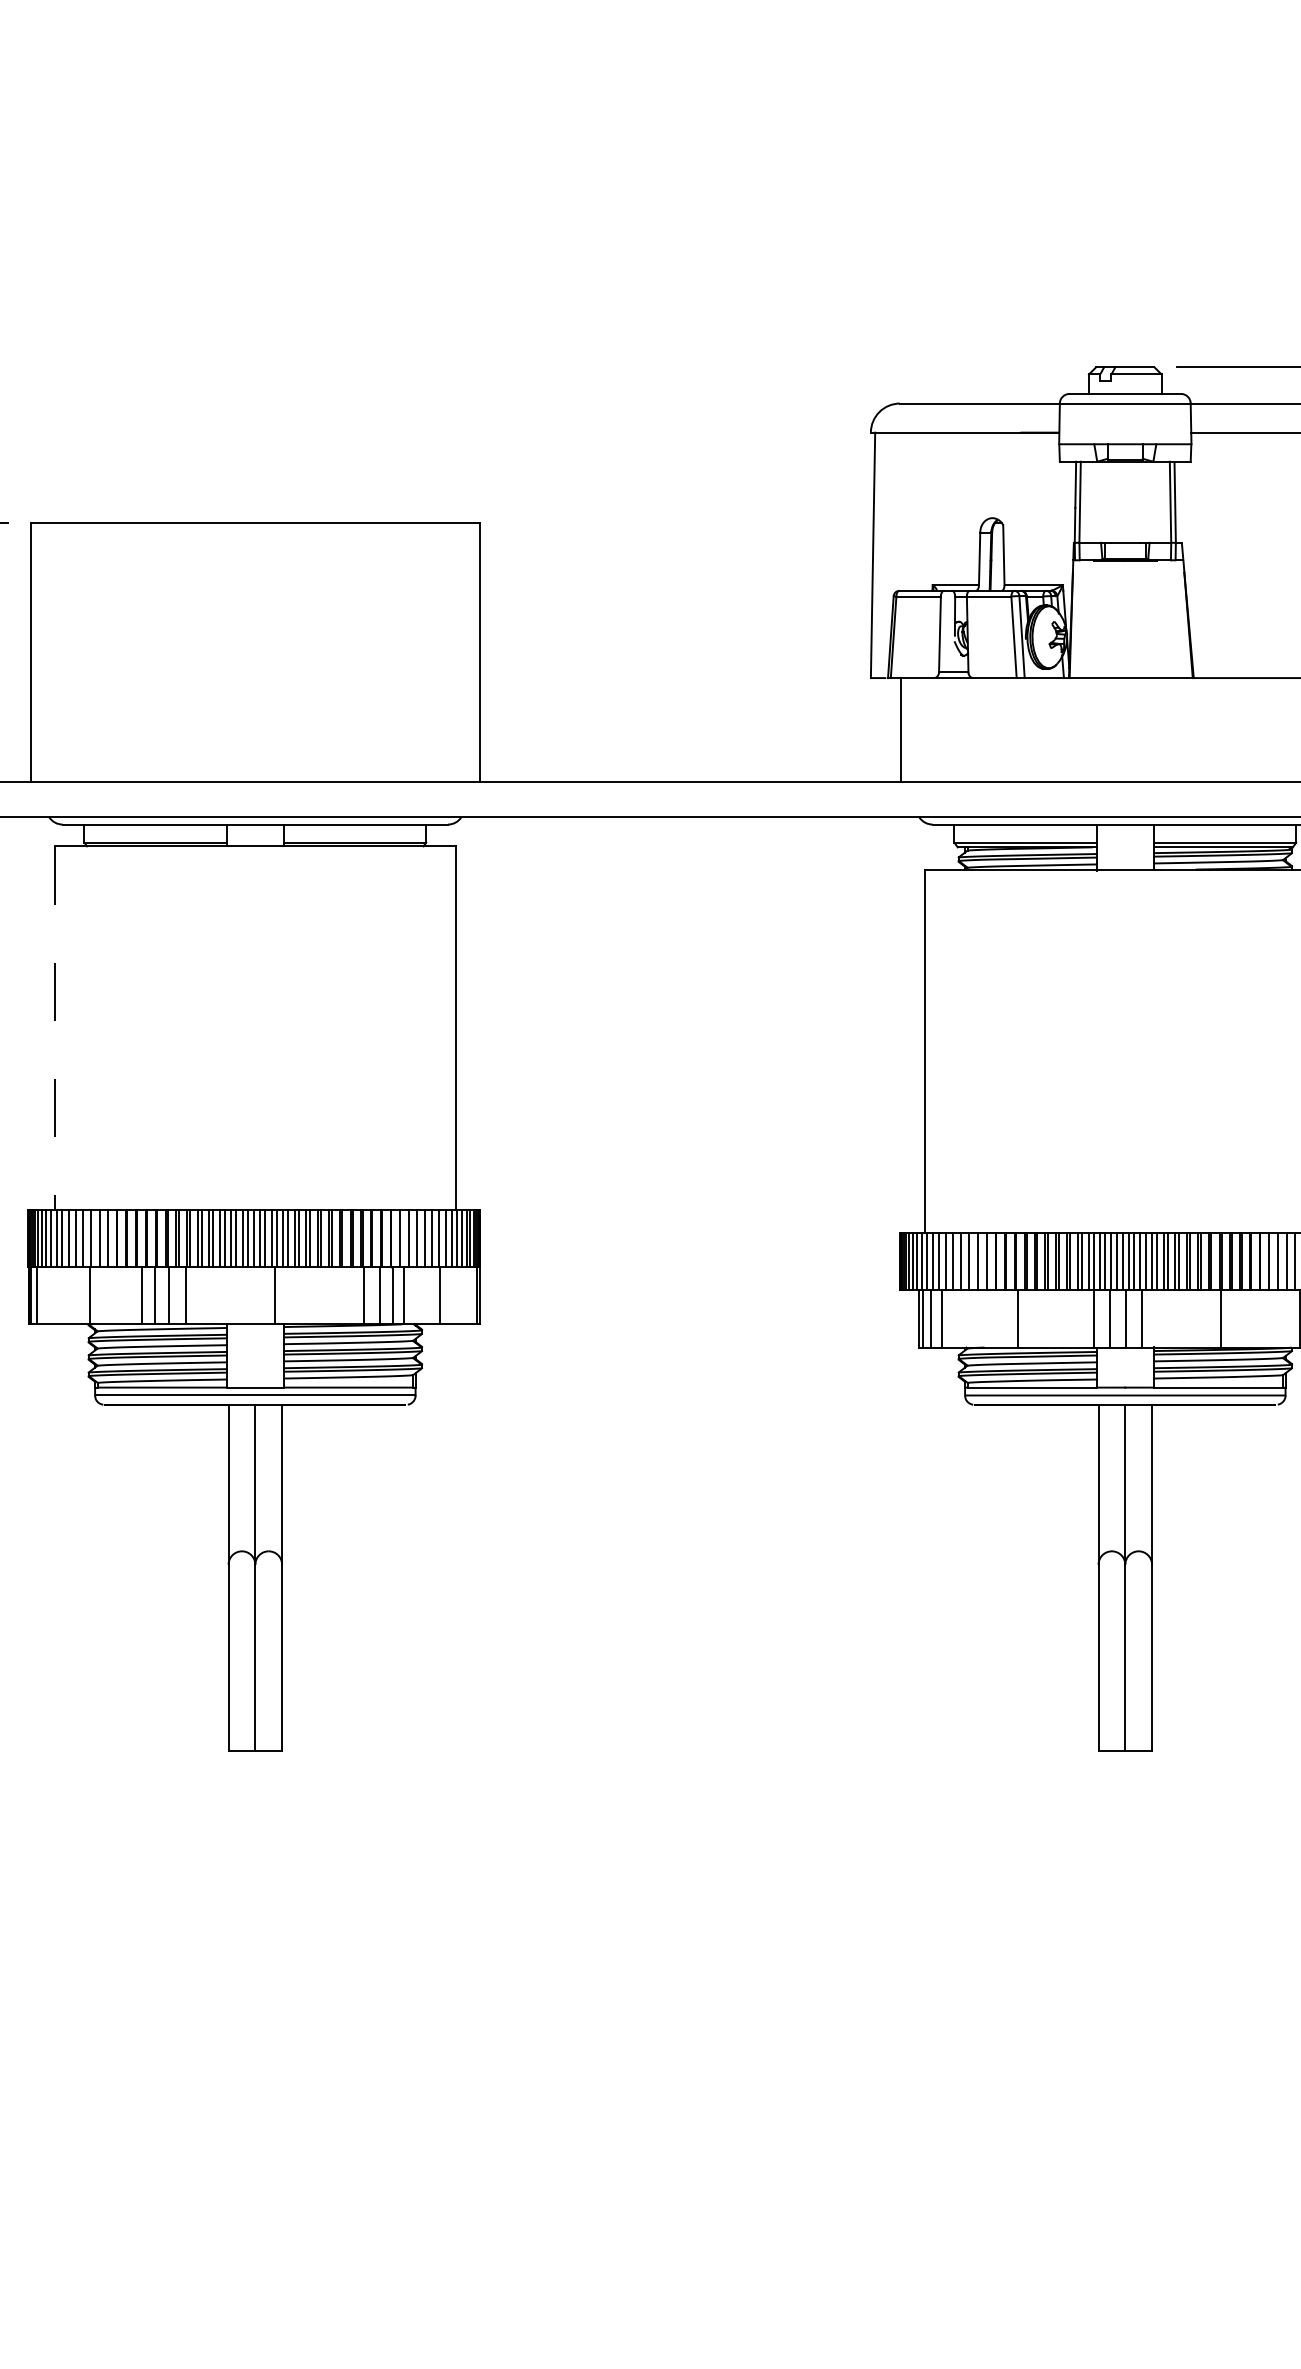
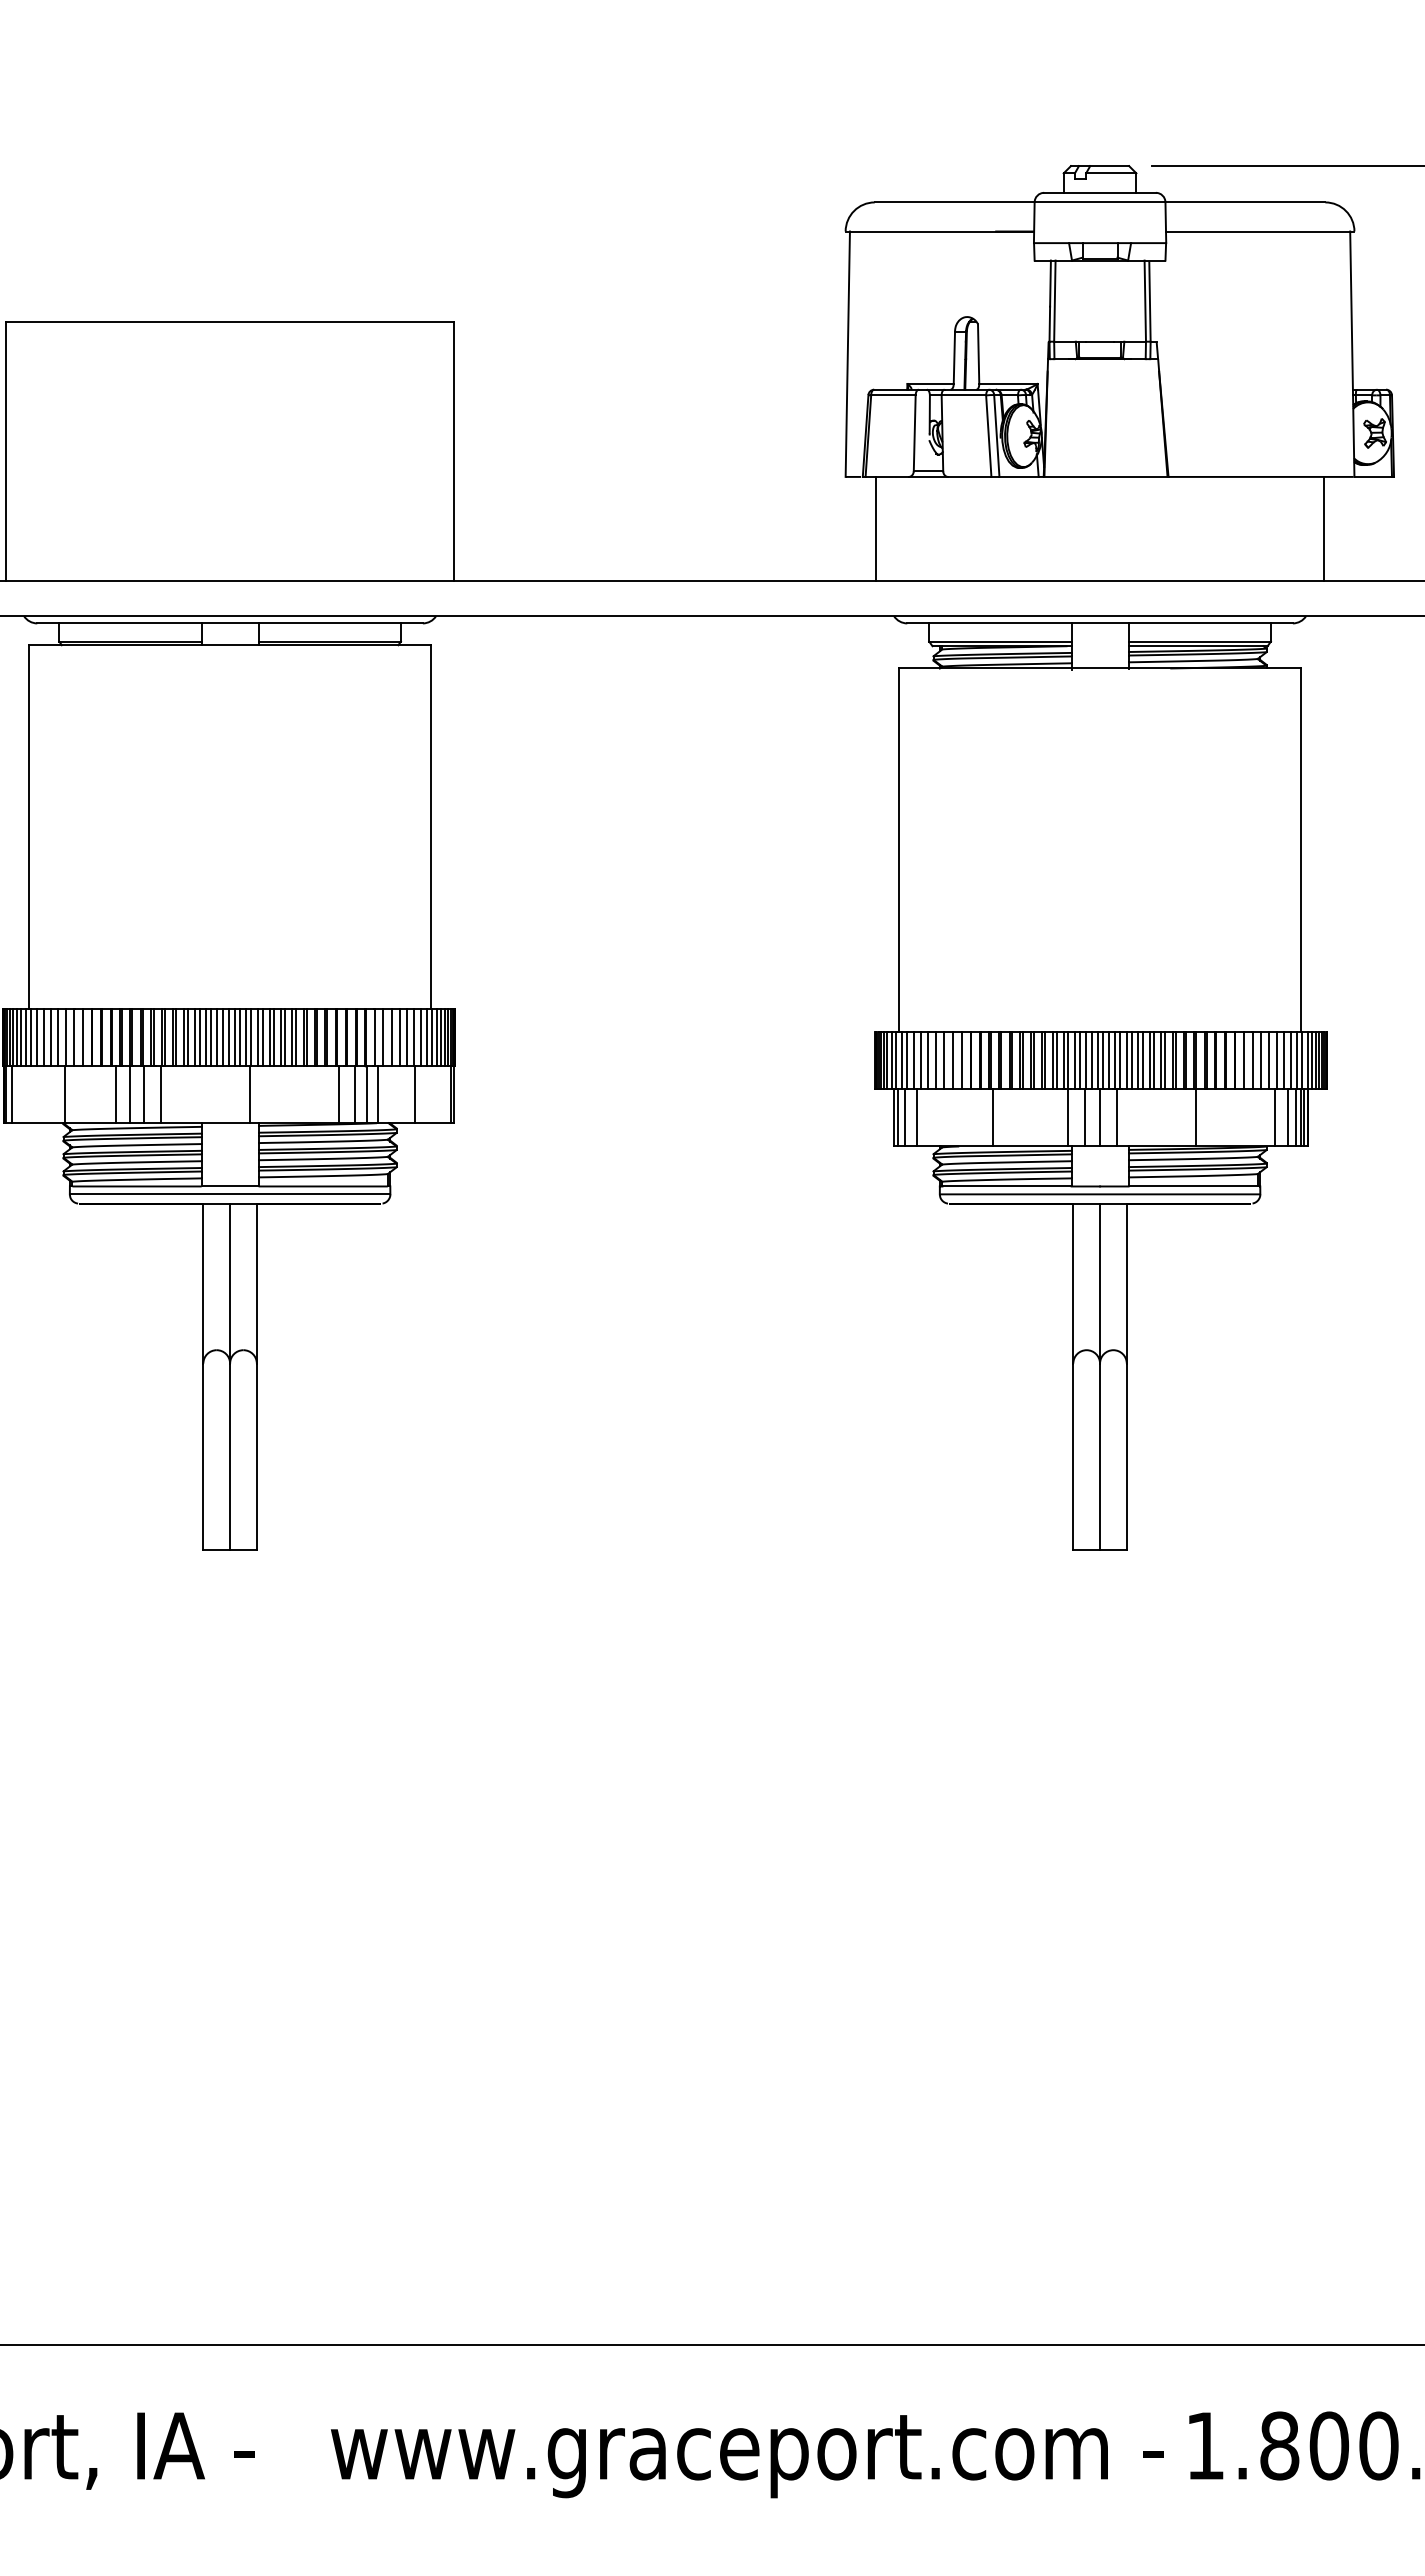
line: (54, 1027) -> (29, 826), dashed -> solid

